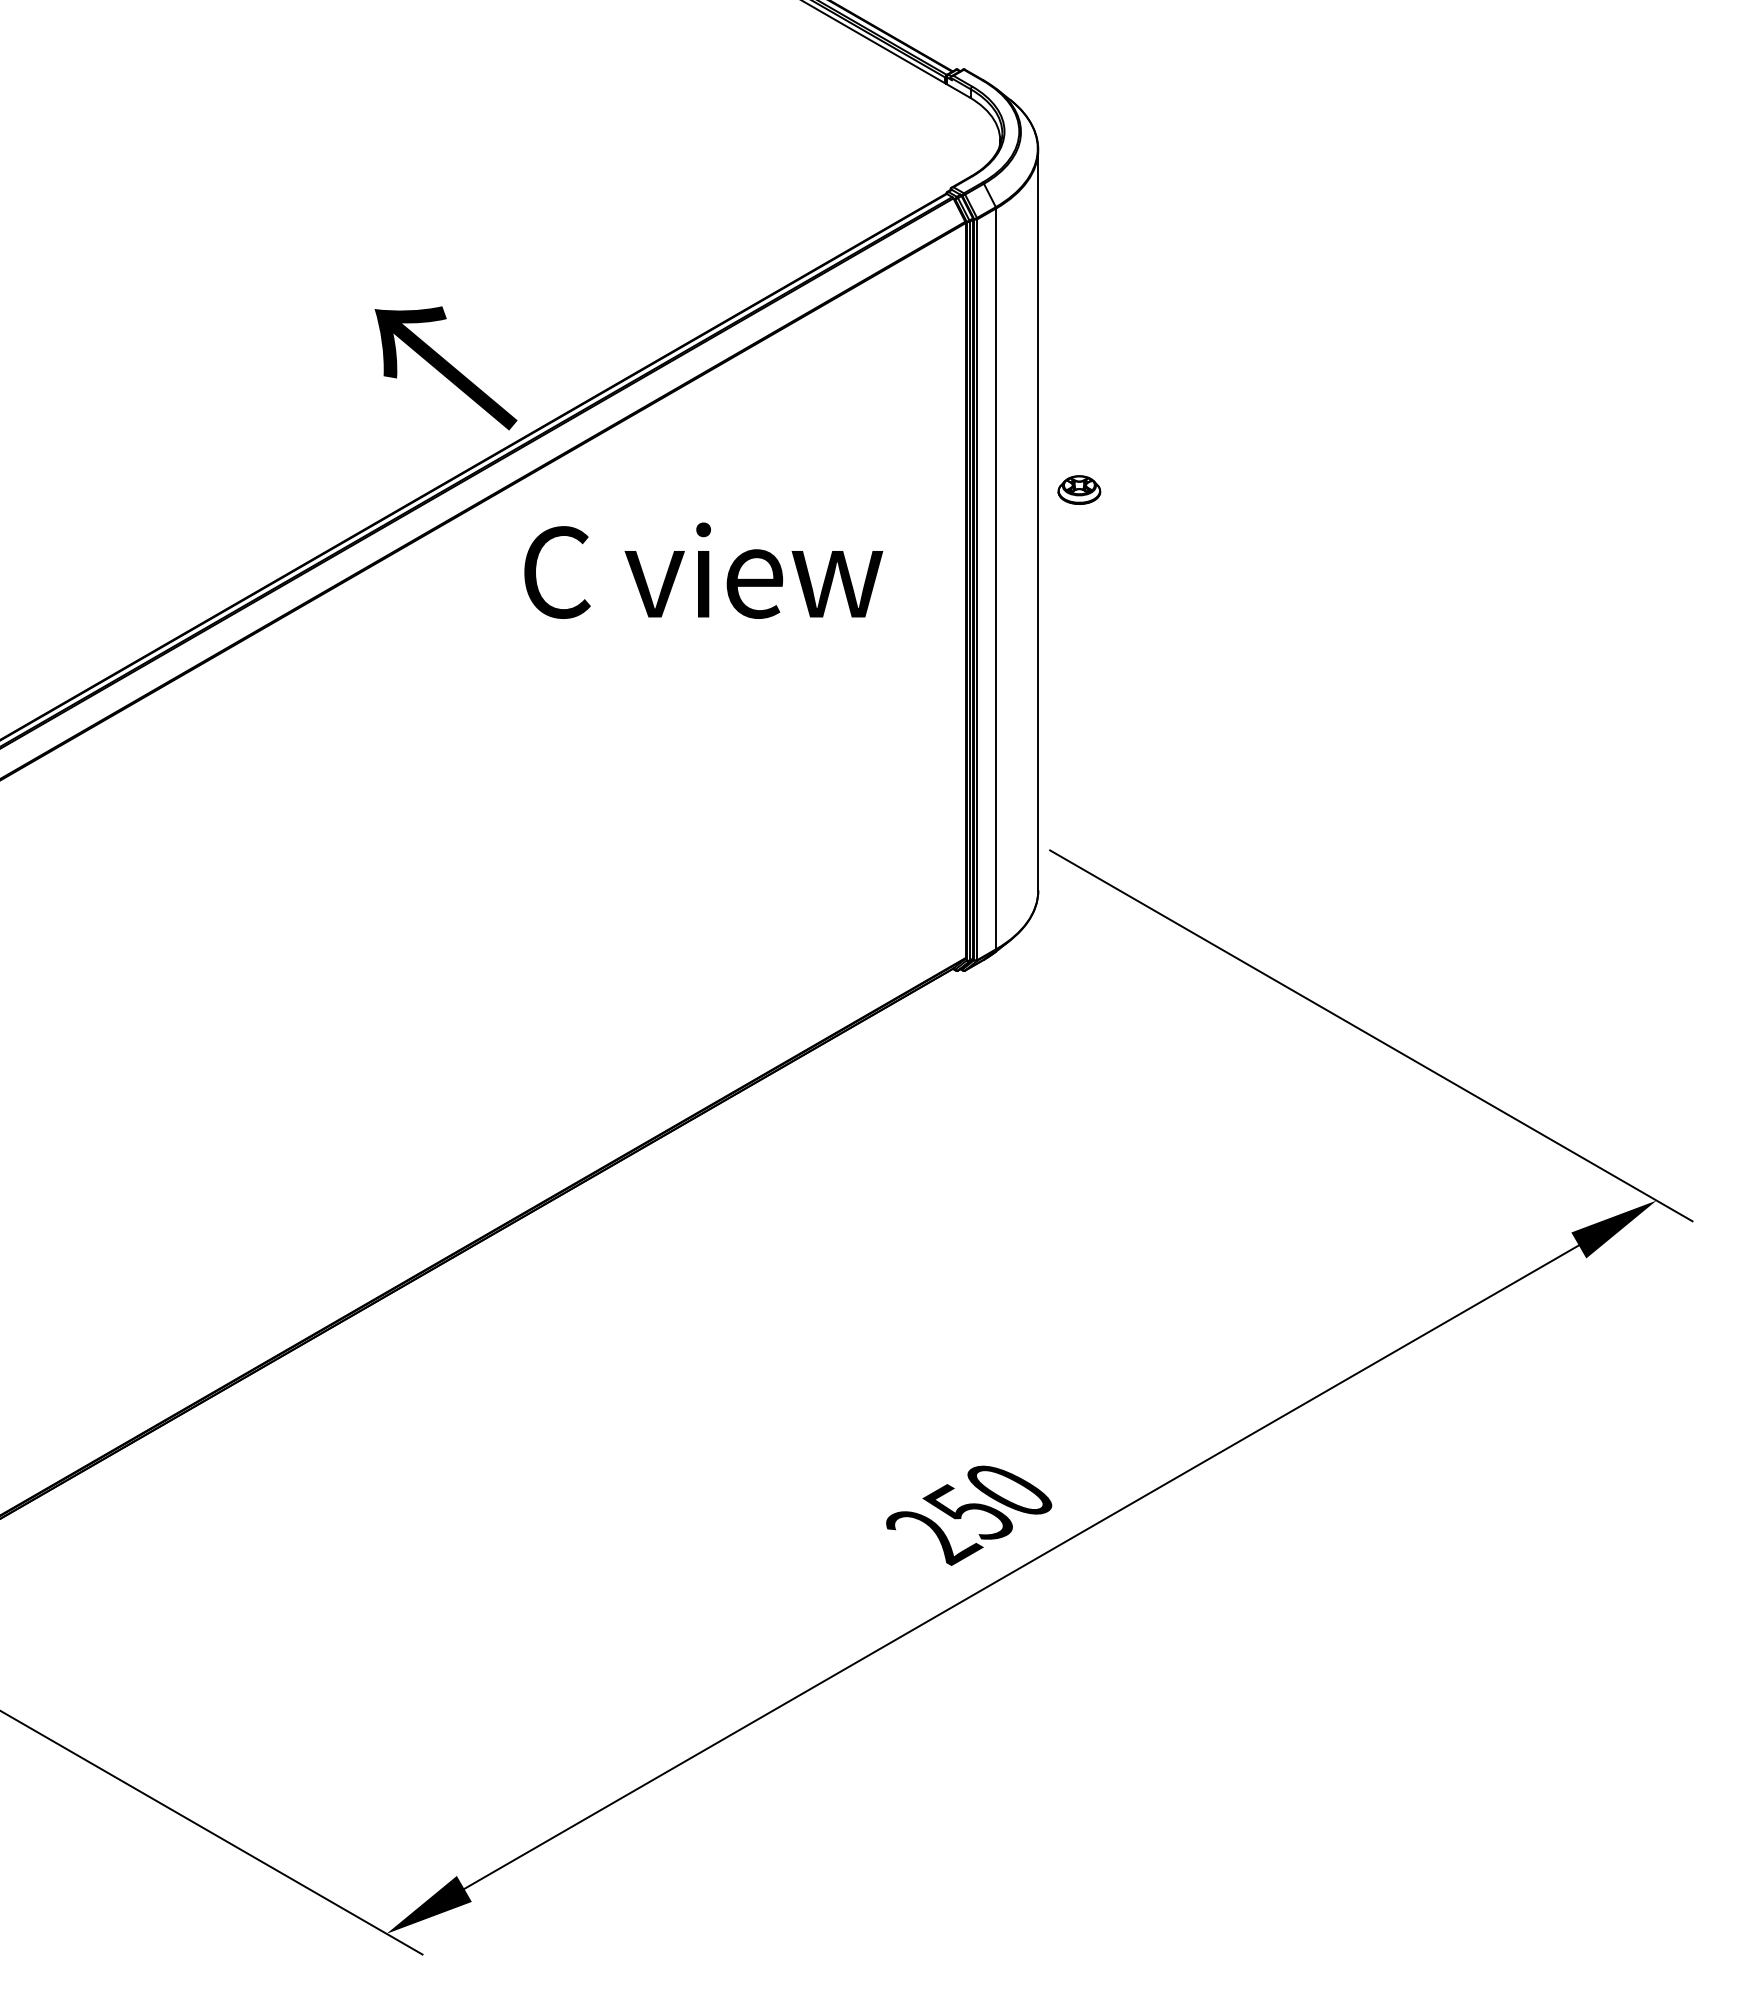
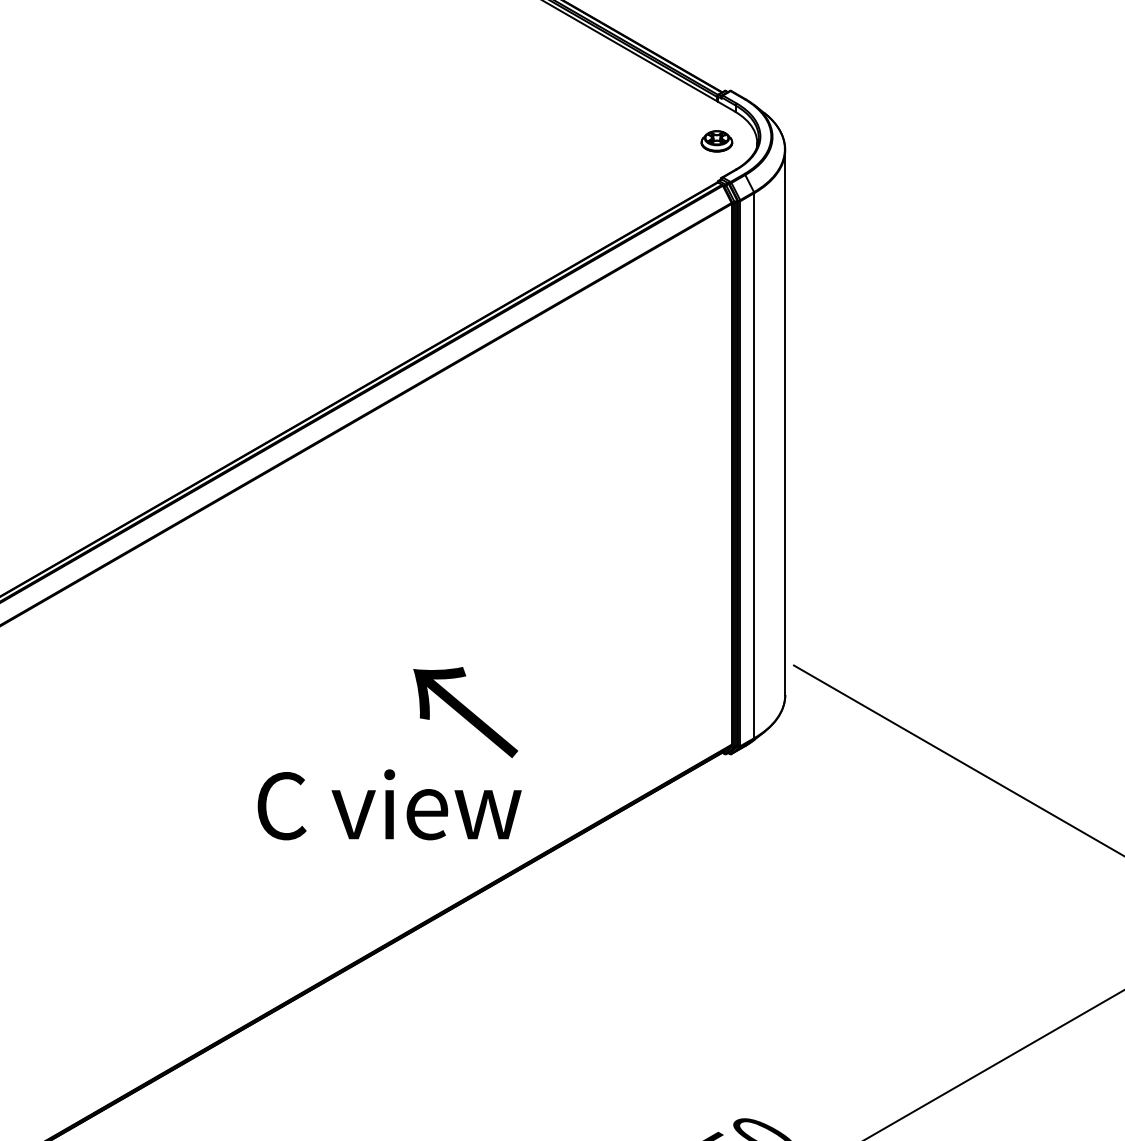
text: (445, 368) -> (465, 712), moved
part: (1079, 489) -> (717, 140), moved
text: (703, 570) -> (389, 804), moved

